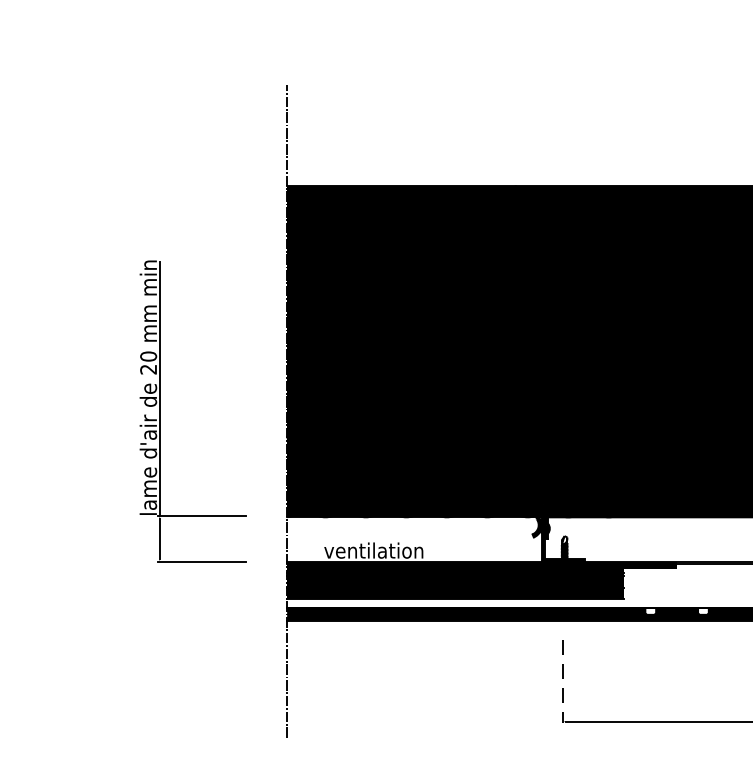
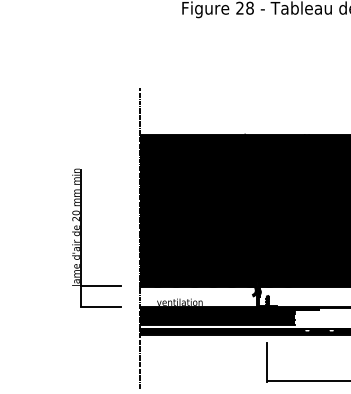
line: (564, 683) -> (267, 363), dashed -> solid

